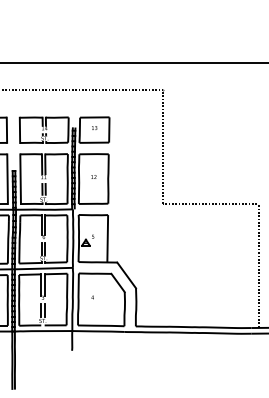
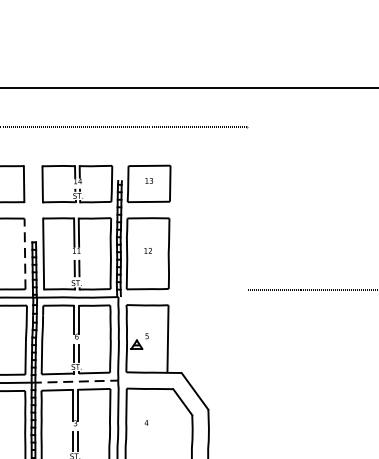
line: (163, 147) -> (247, 208), removed
line: (7, 179) -> (24, 254), solid -> dashed
line: (41, 268) -> (73, 381), solid -> dashed

